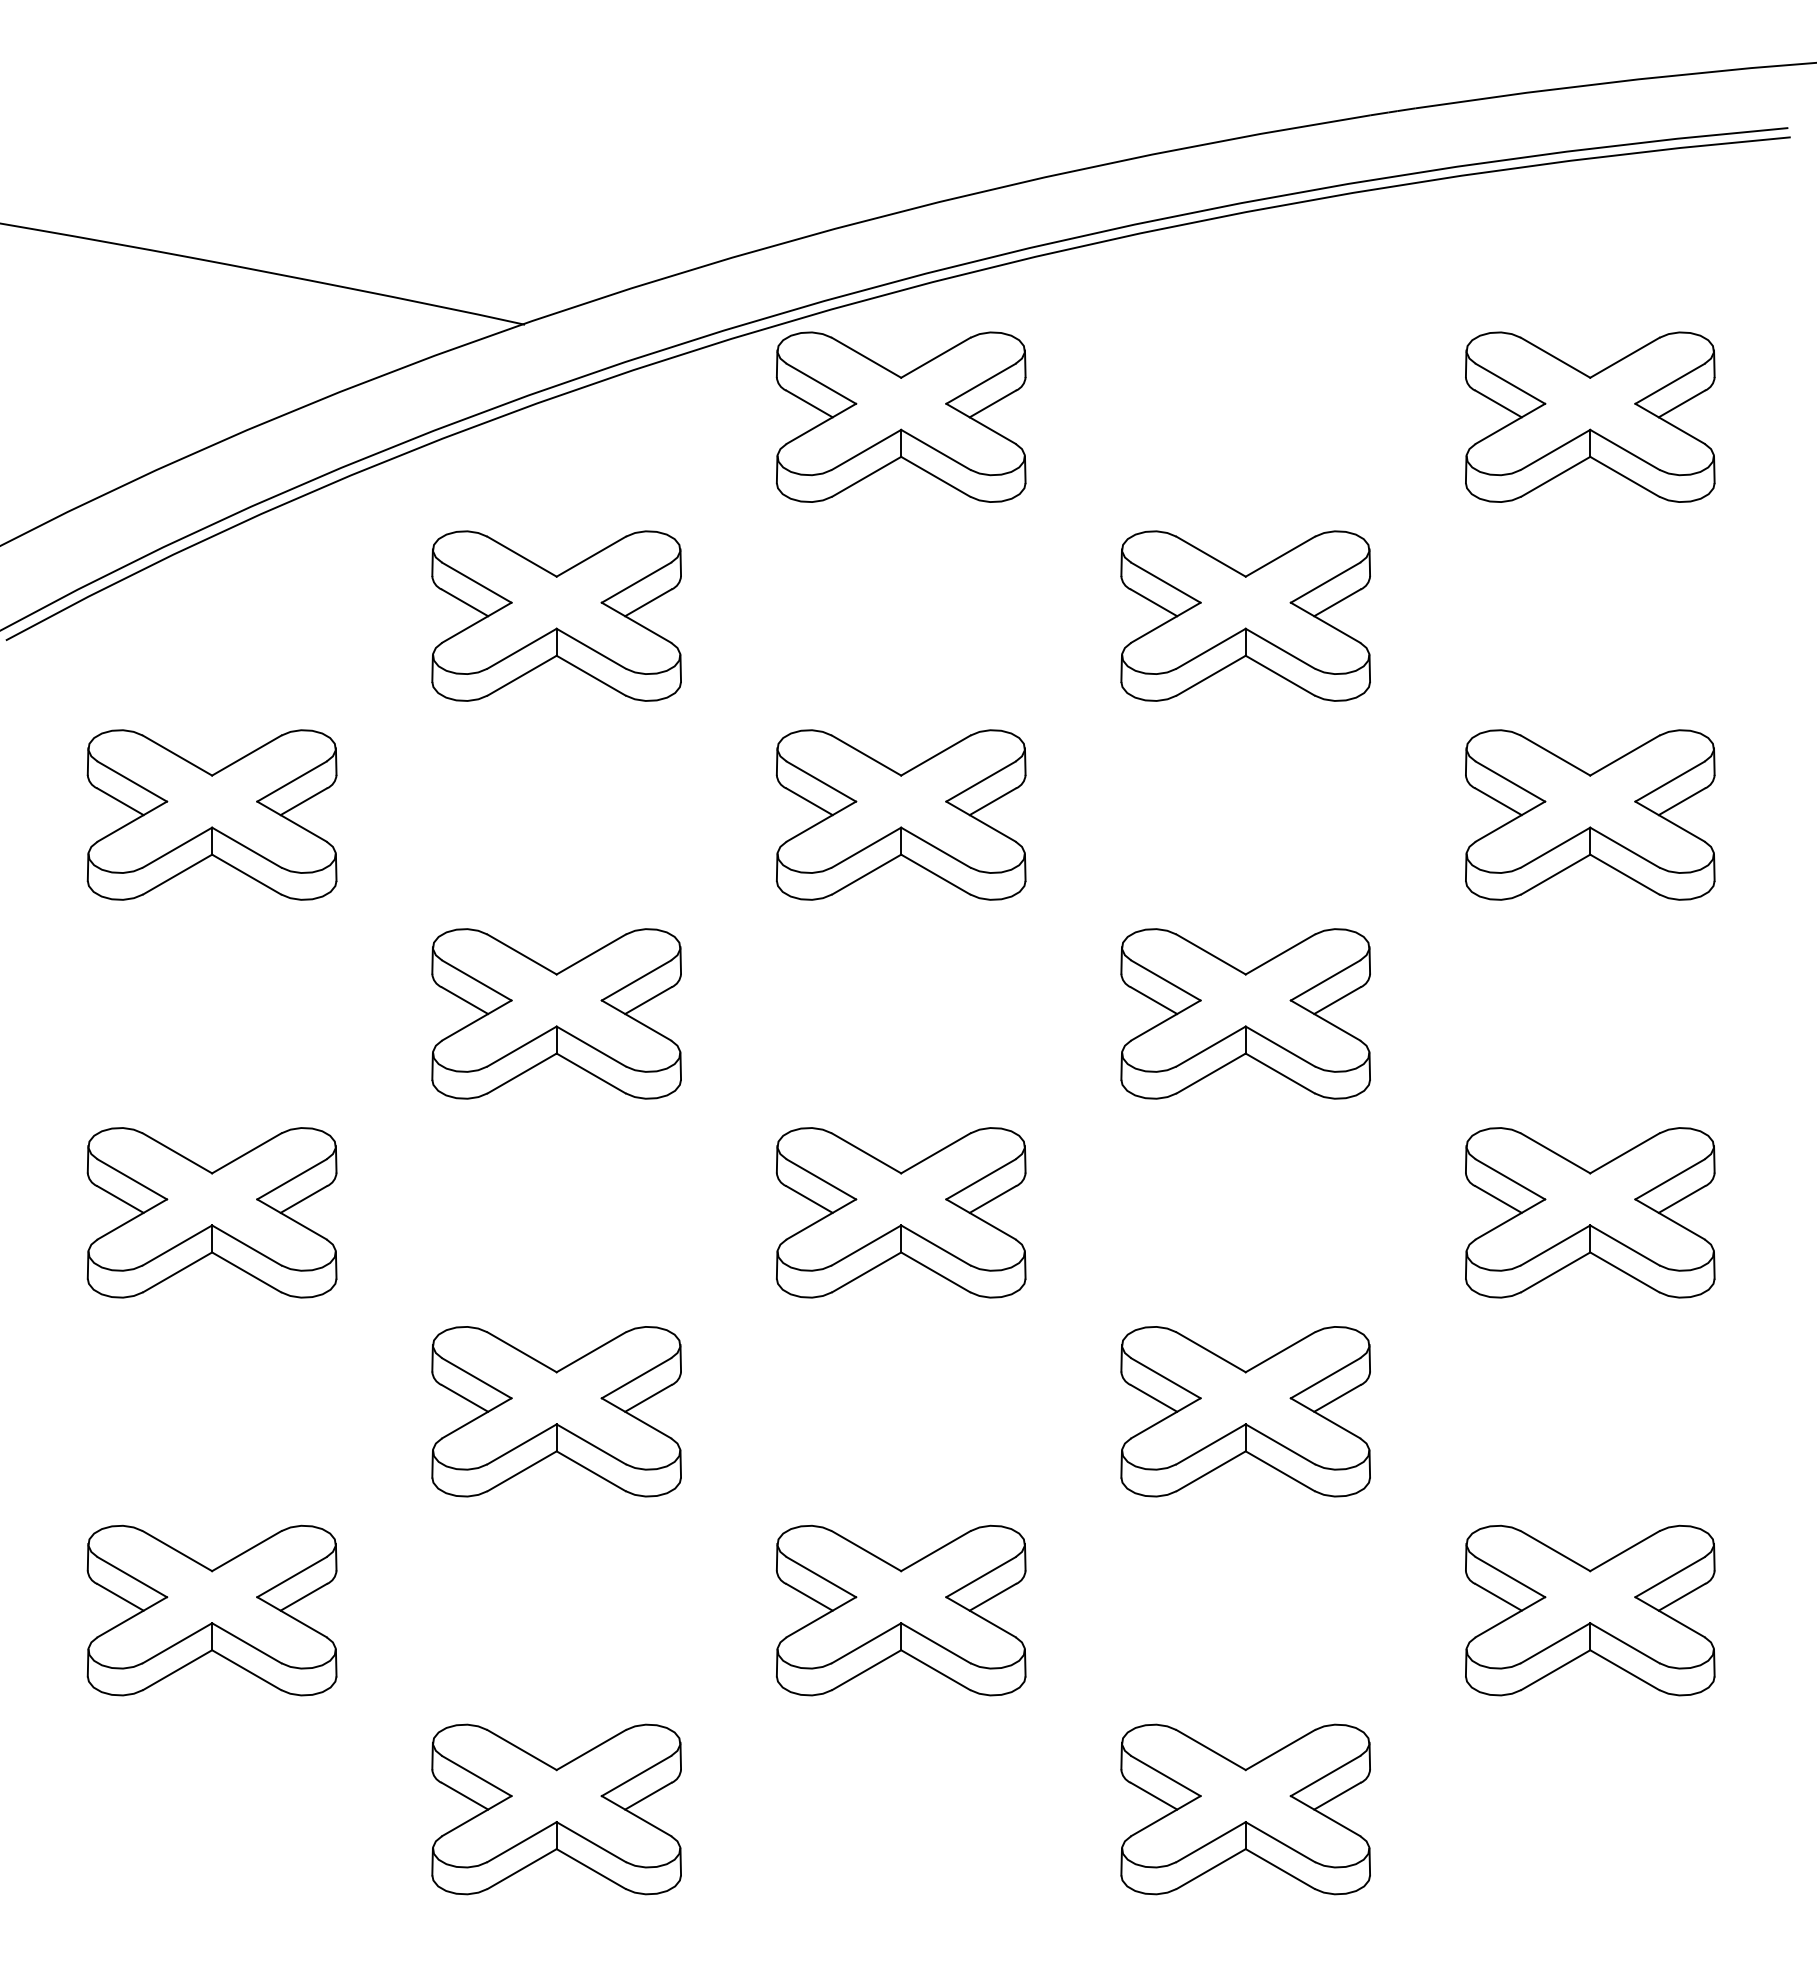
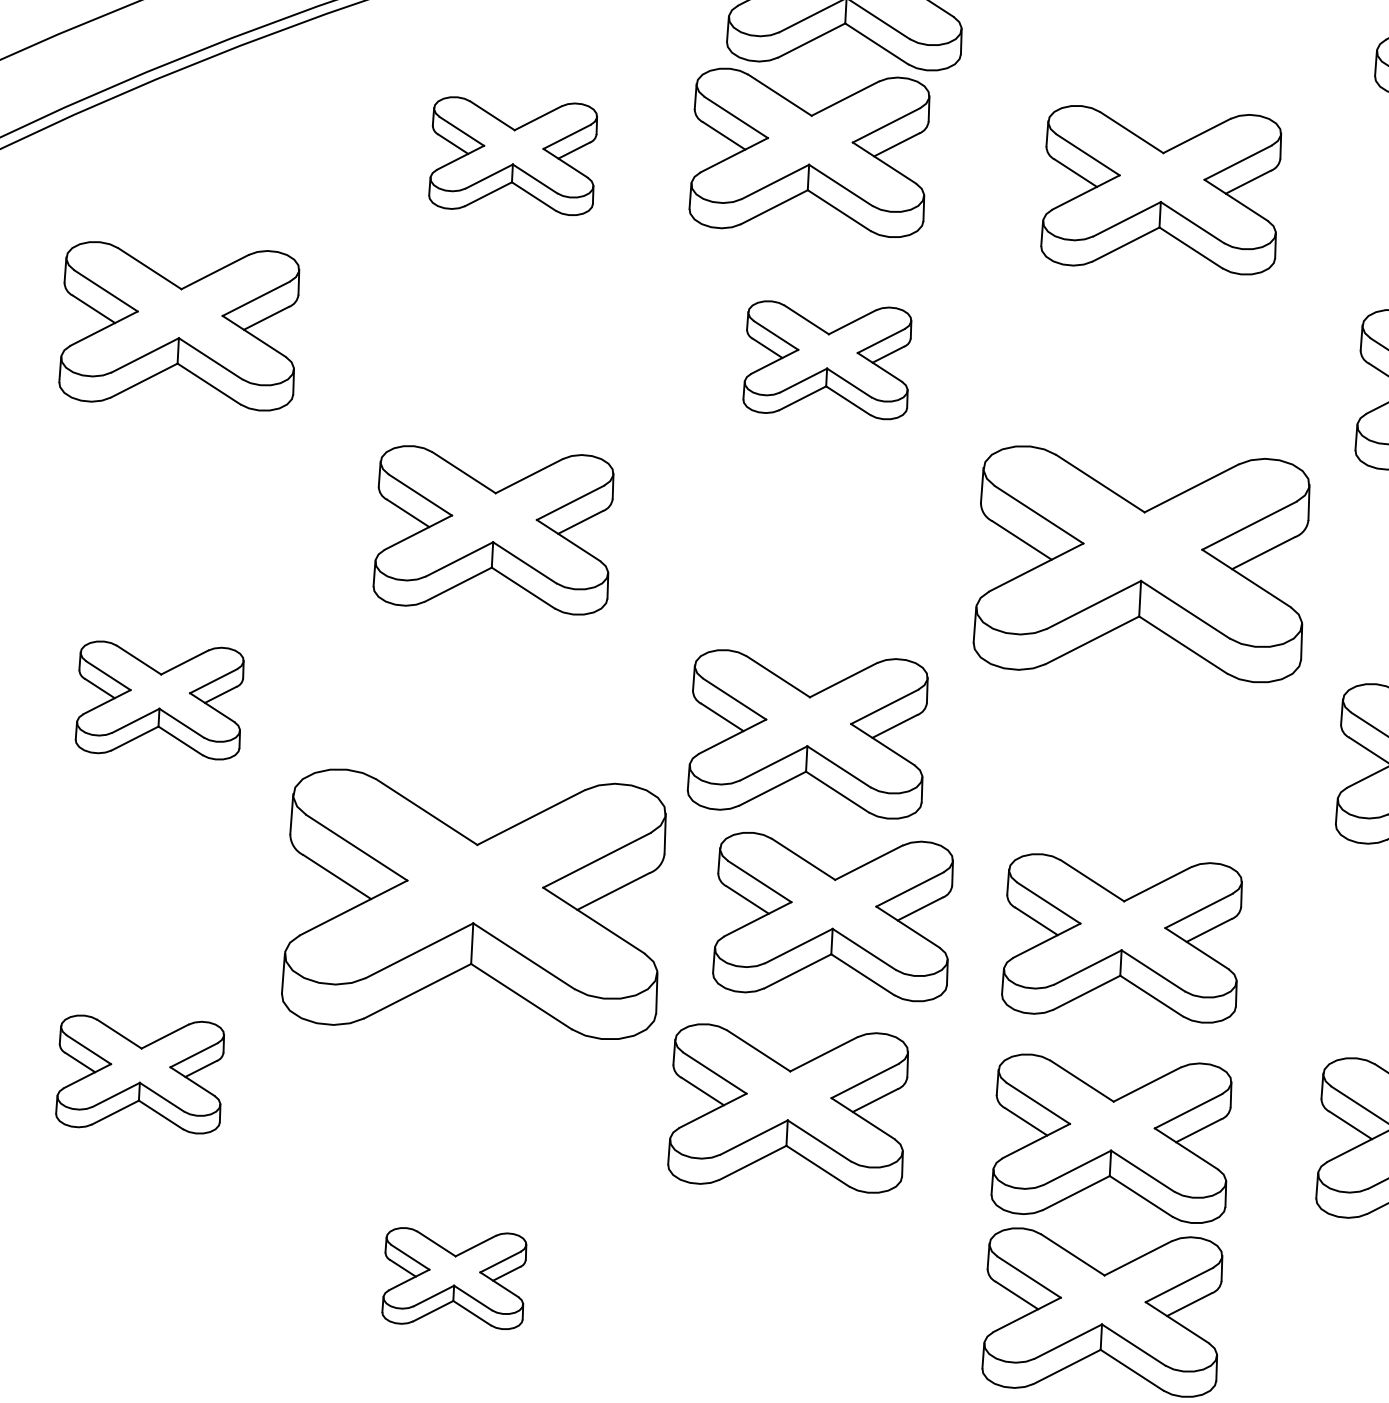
part: (870, 595) -> (809, 152), added
part: (556, 615) -> (513, 155), size x0.7
part: (900, 814) -> (826, 359), size x0.7
part: (1245, 1013) -> (1141, 563), size x1.4
part: (211, 1212) -> (159, 700), size x0.7
part: (937, 1404) -> (832, 916), added
part: (556, 1411) -> (474, 904), size x1.6
part: (211, 1610) -> (139, 1074), size x0.7
part: (1245, 1624) -> (1111, 1138), added
part: (556, 1809) -> (454, 1278), size x0.6

